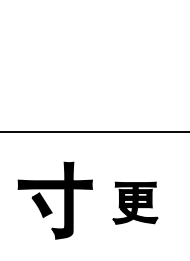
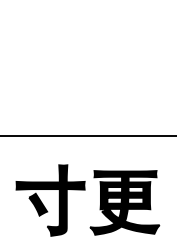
part: (134, 202) -> (124, 202), size x1.67

